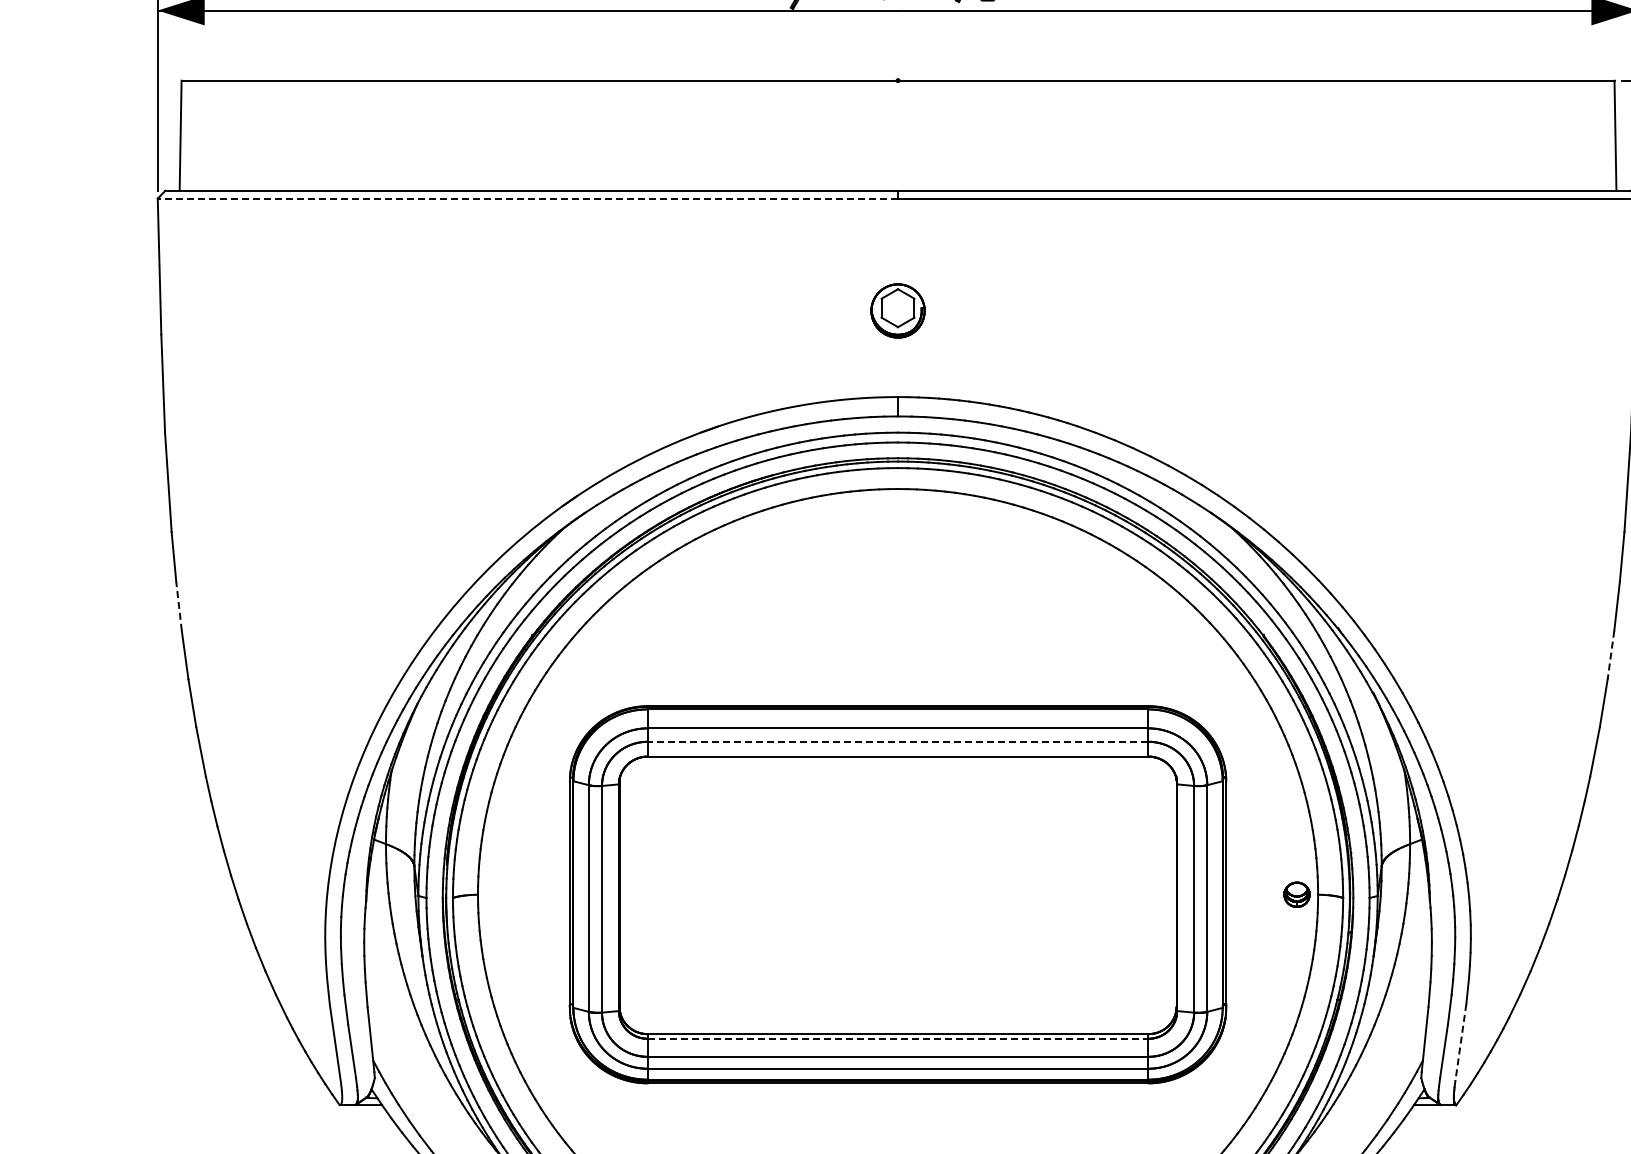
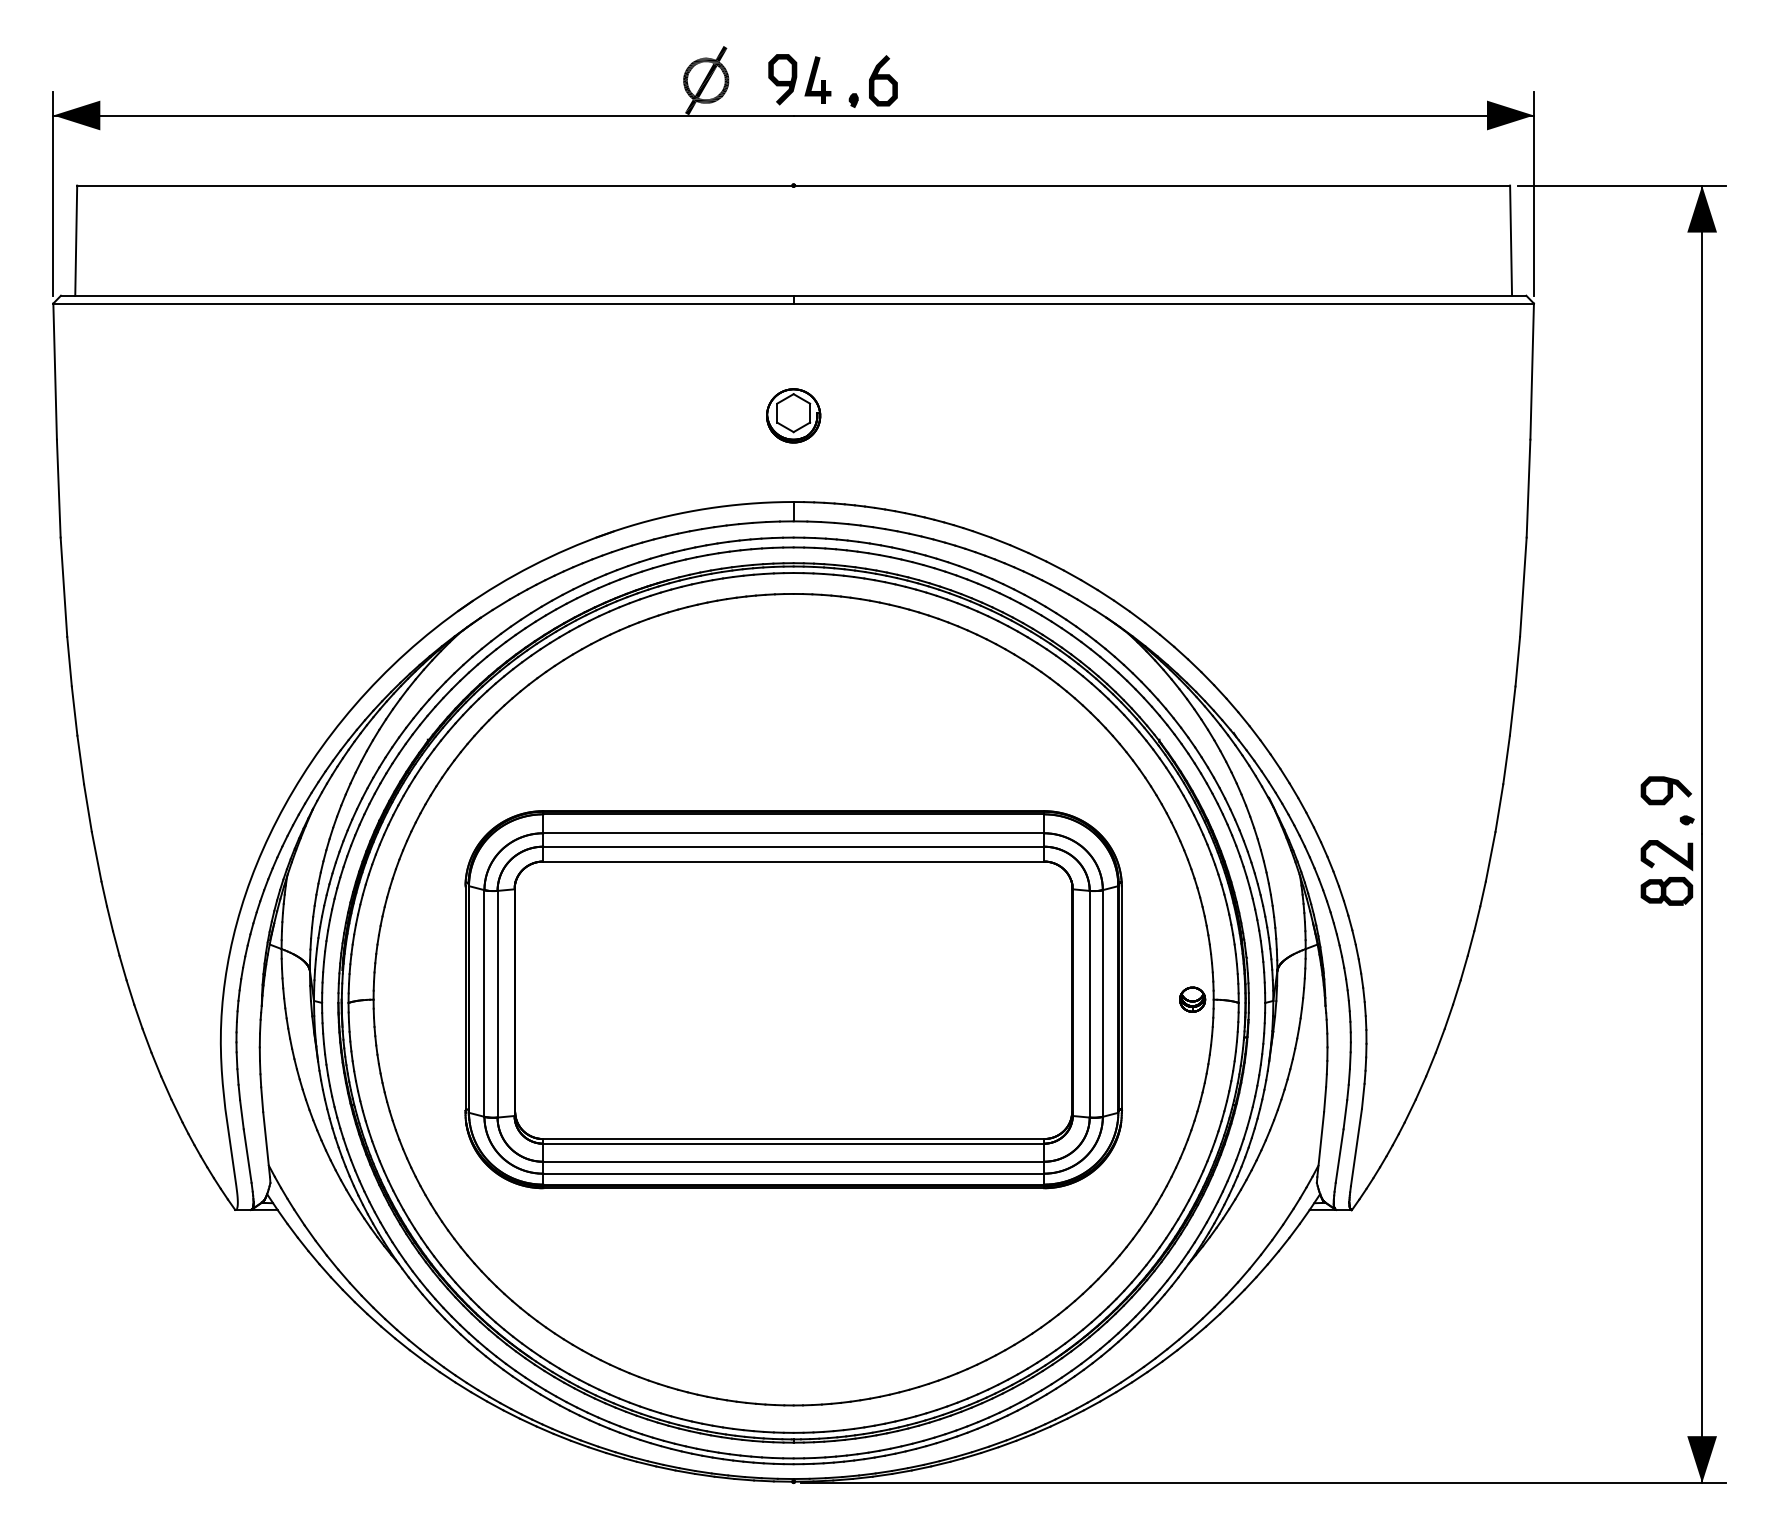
line: (527, 198) -> (423, 303), dashed -> solid
line: (178, 606) -> (74, 711), dashed -> solid
line: (1610, 654) -> (1506, 759), dashed -> solid
line: (897, 741) -> (793, 846), dashed -> solid
line: (898, 1038) -> (794, 1143), dashed -> solid
line: (1460, 1043) -> (1356, 1148), dashed -> solid

